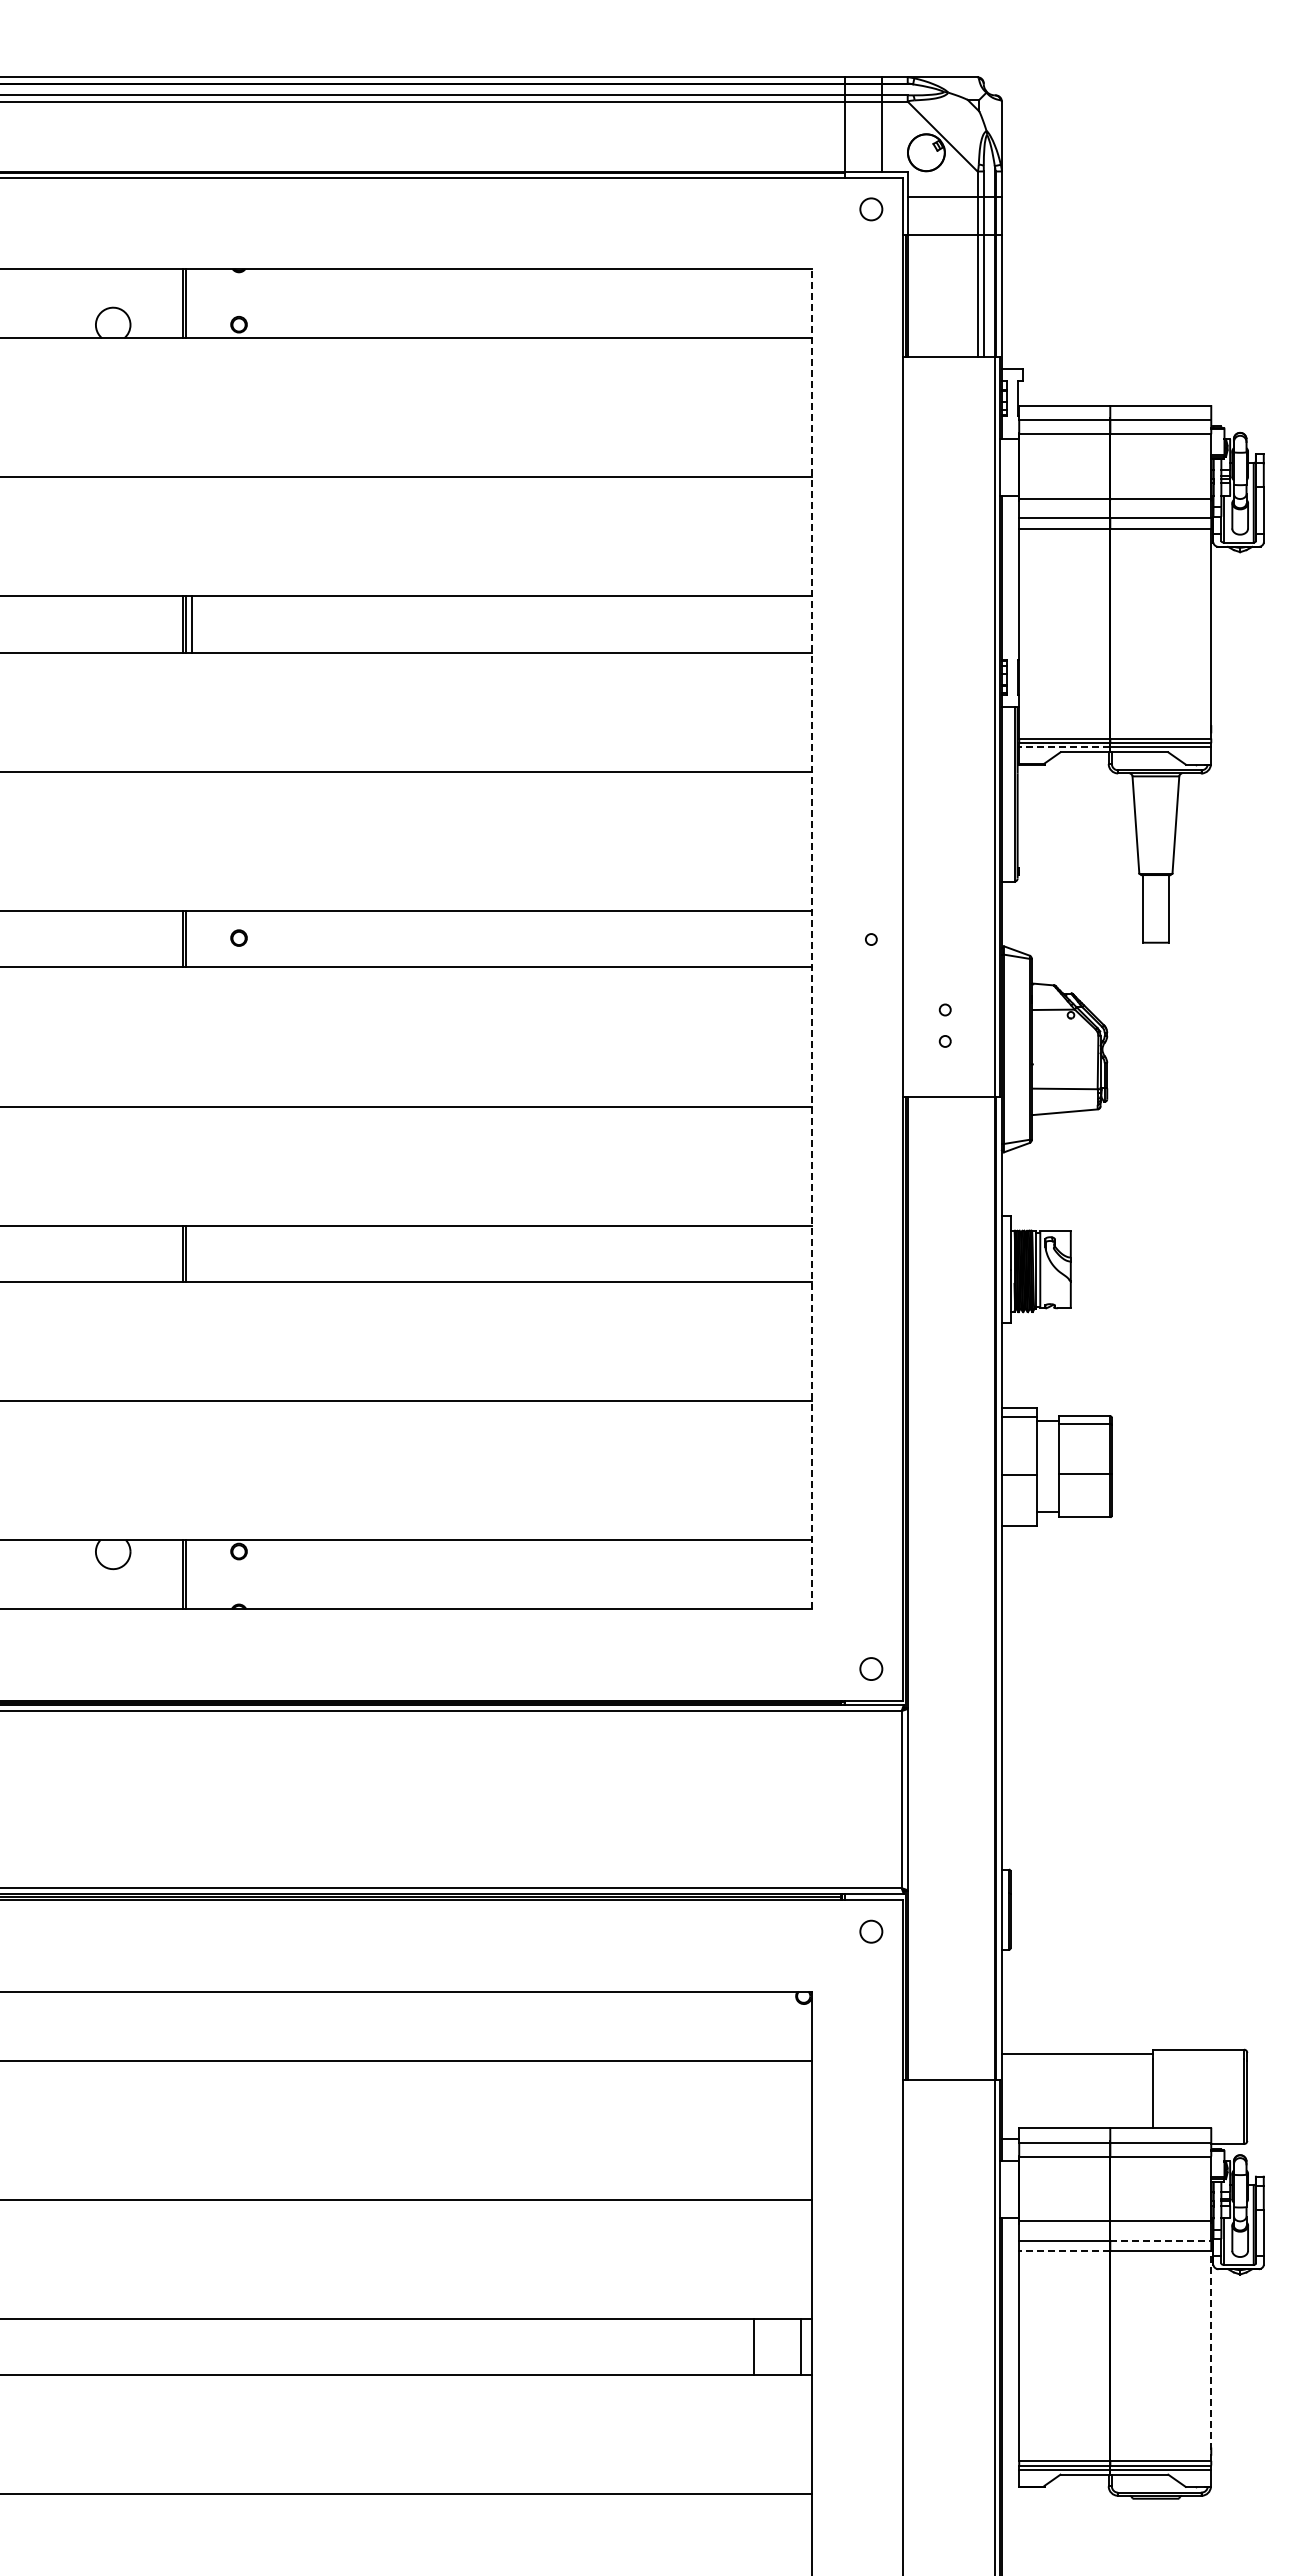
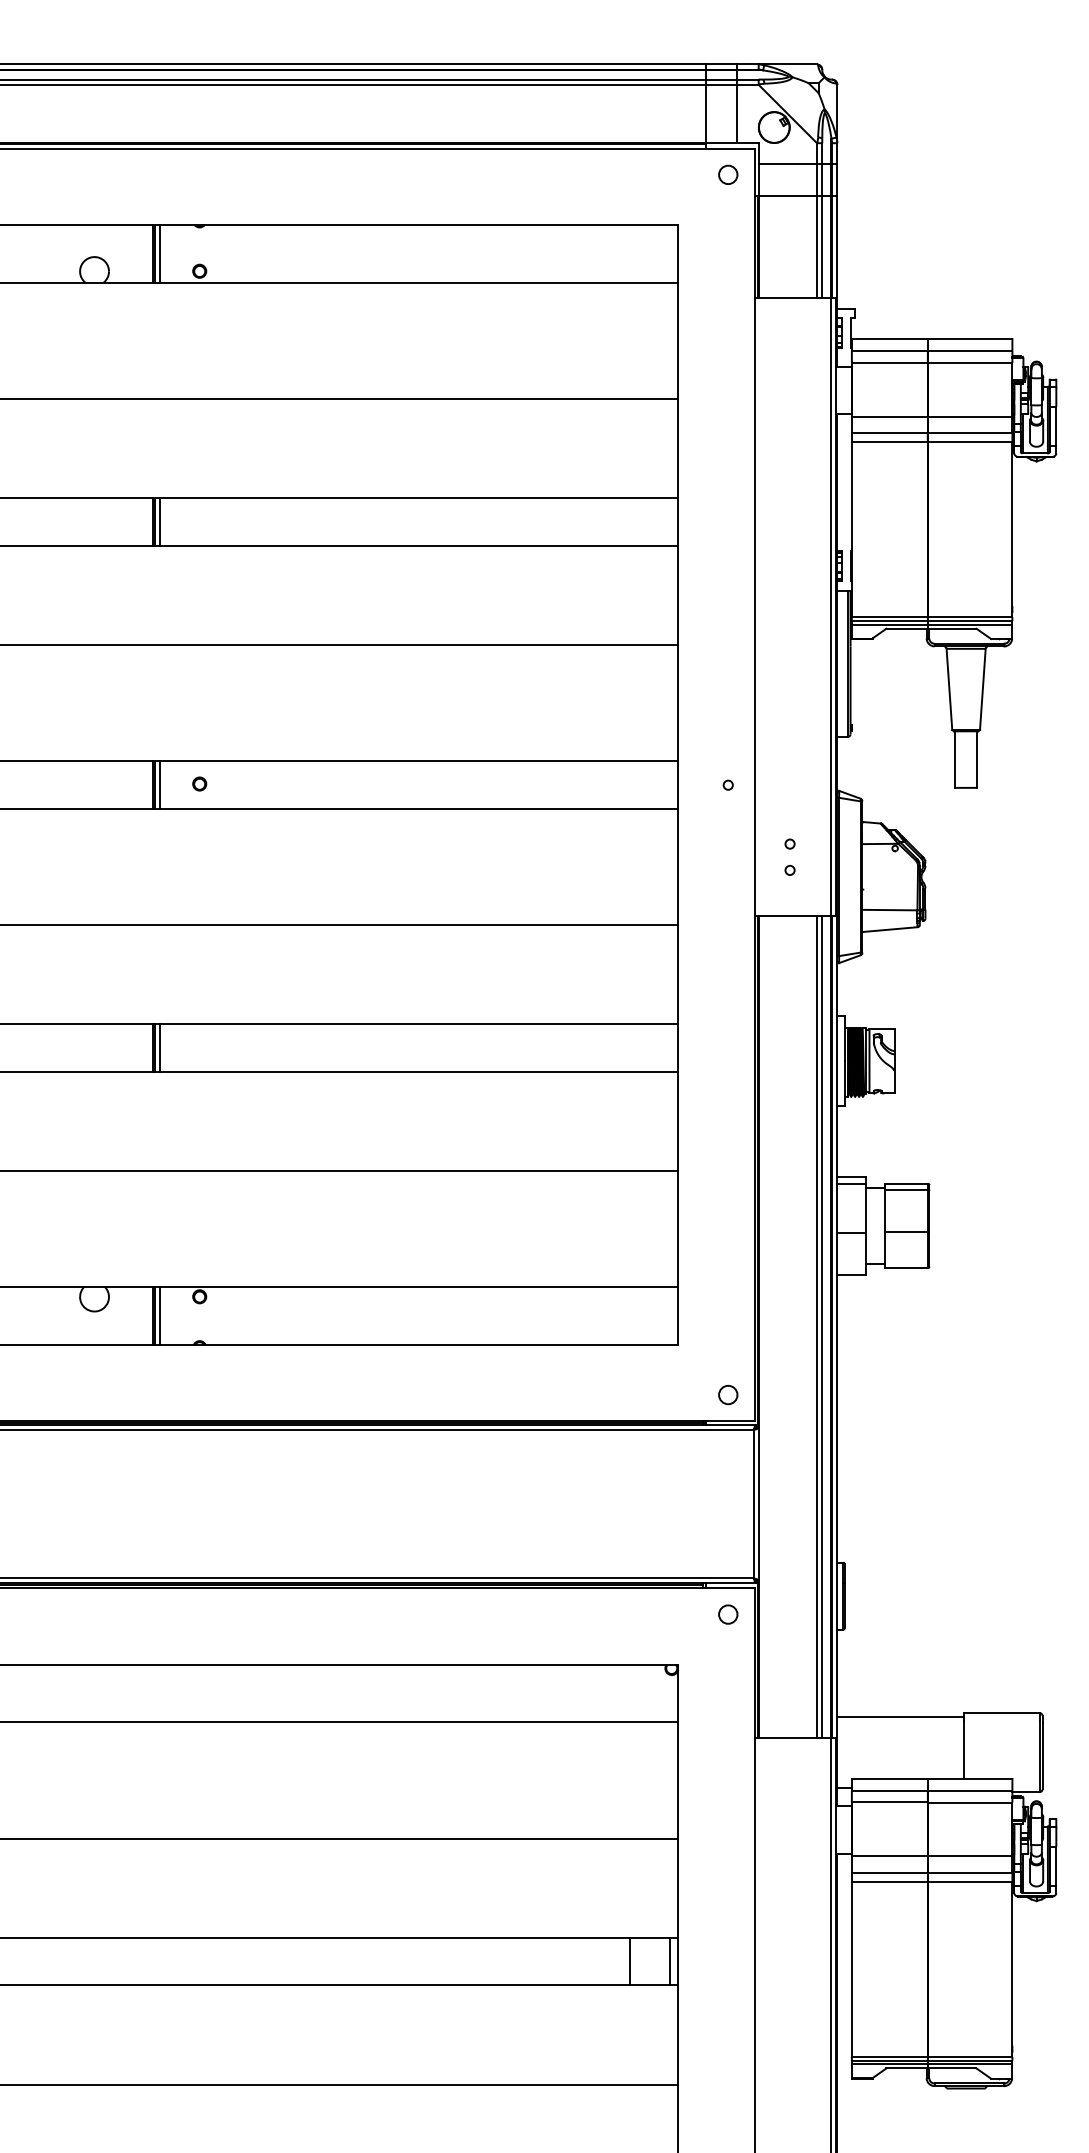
line: (191, 303) -> (159, 253), added
line: (1064, 747) -> (889, 624), dashed -> solid
line: (191, 938) -> (159, 784), added
line: (811, 938) -> (678, 784), dashed -> solid
line: (191, 1253) -> (159, 1047), added
line: (191, 1574) -> (159, 1315), added
line: (977, 1587) -> (817, 1326), added
line: (983, 1587) -> (822, 1326), added
line: (1161, 2240) -> (970, 1872), dashed -> solid
line: (1064, 2251) -> (889, 1881), dashed -> solid
line: (1211, 2356) -> (1012, 1969), dashed -> solid

